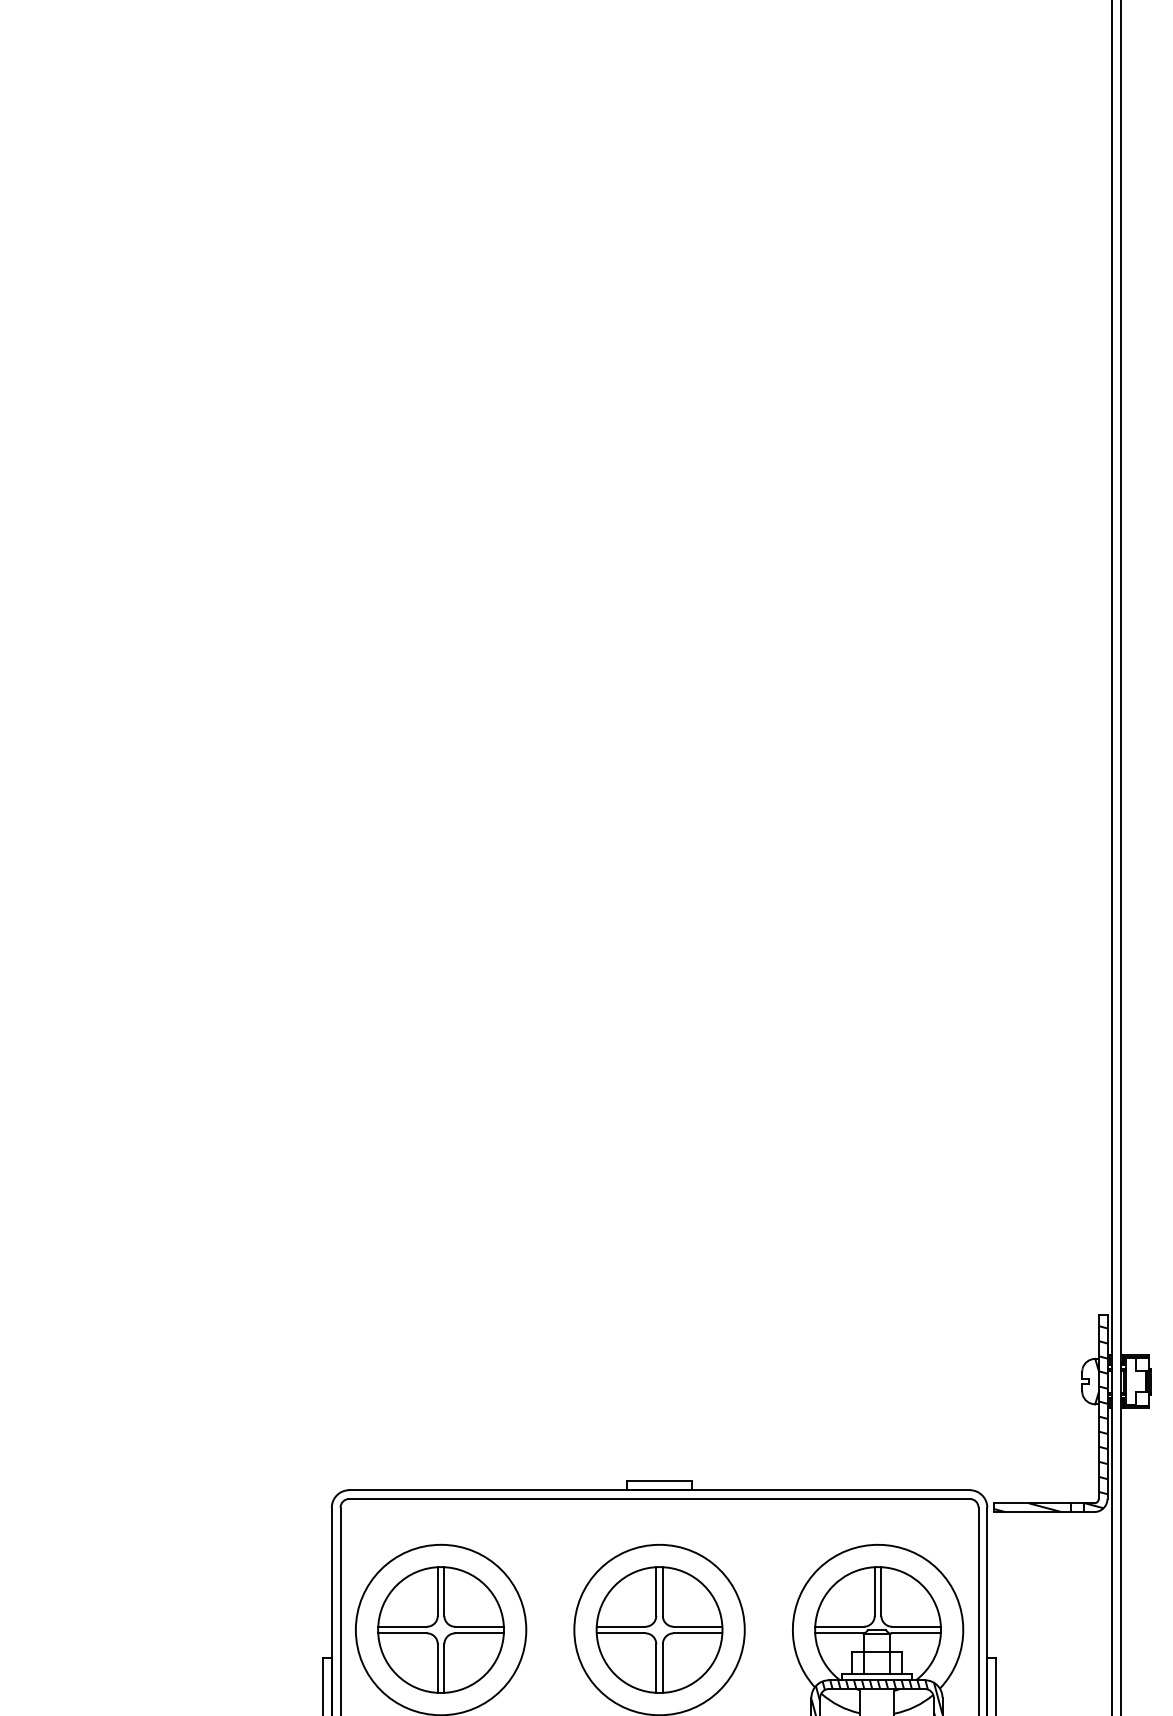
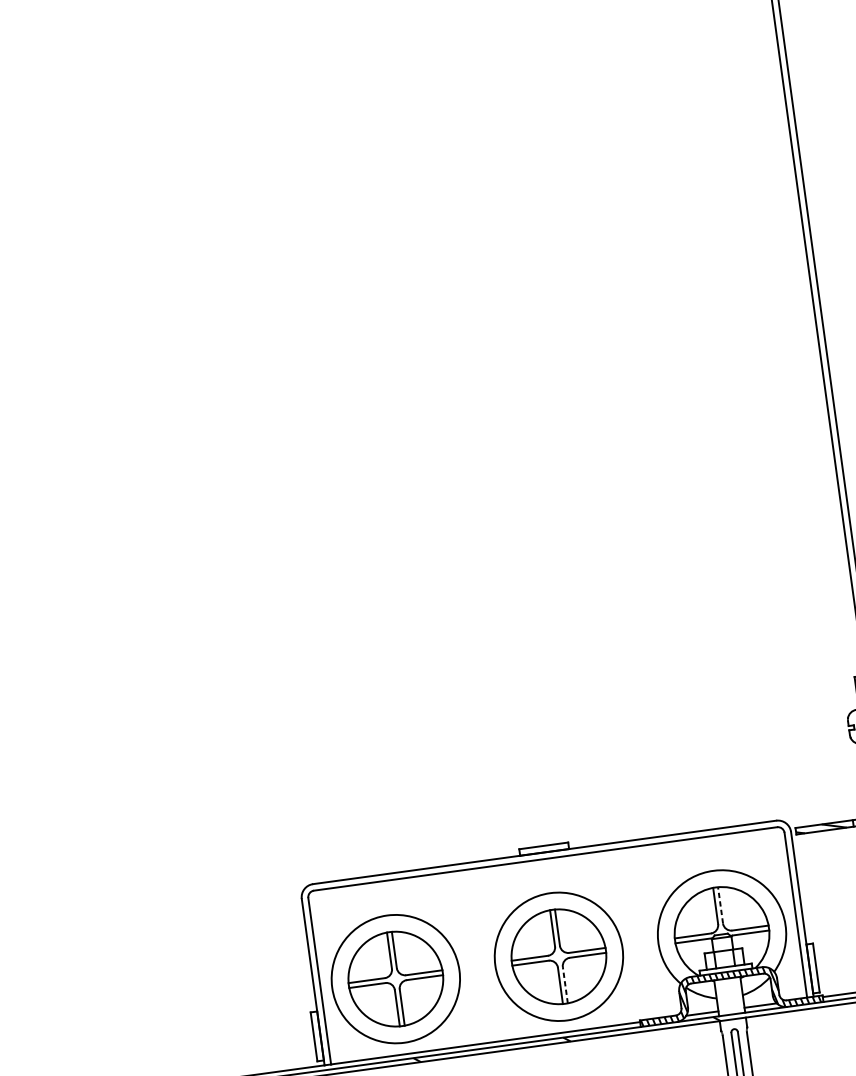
line: (881, 1591) -> (720, 905), solid -> dashed
line: (662, 1668) -> (565, 985), solid -> dashed

